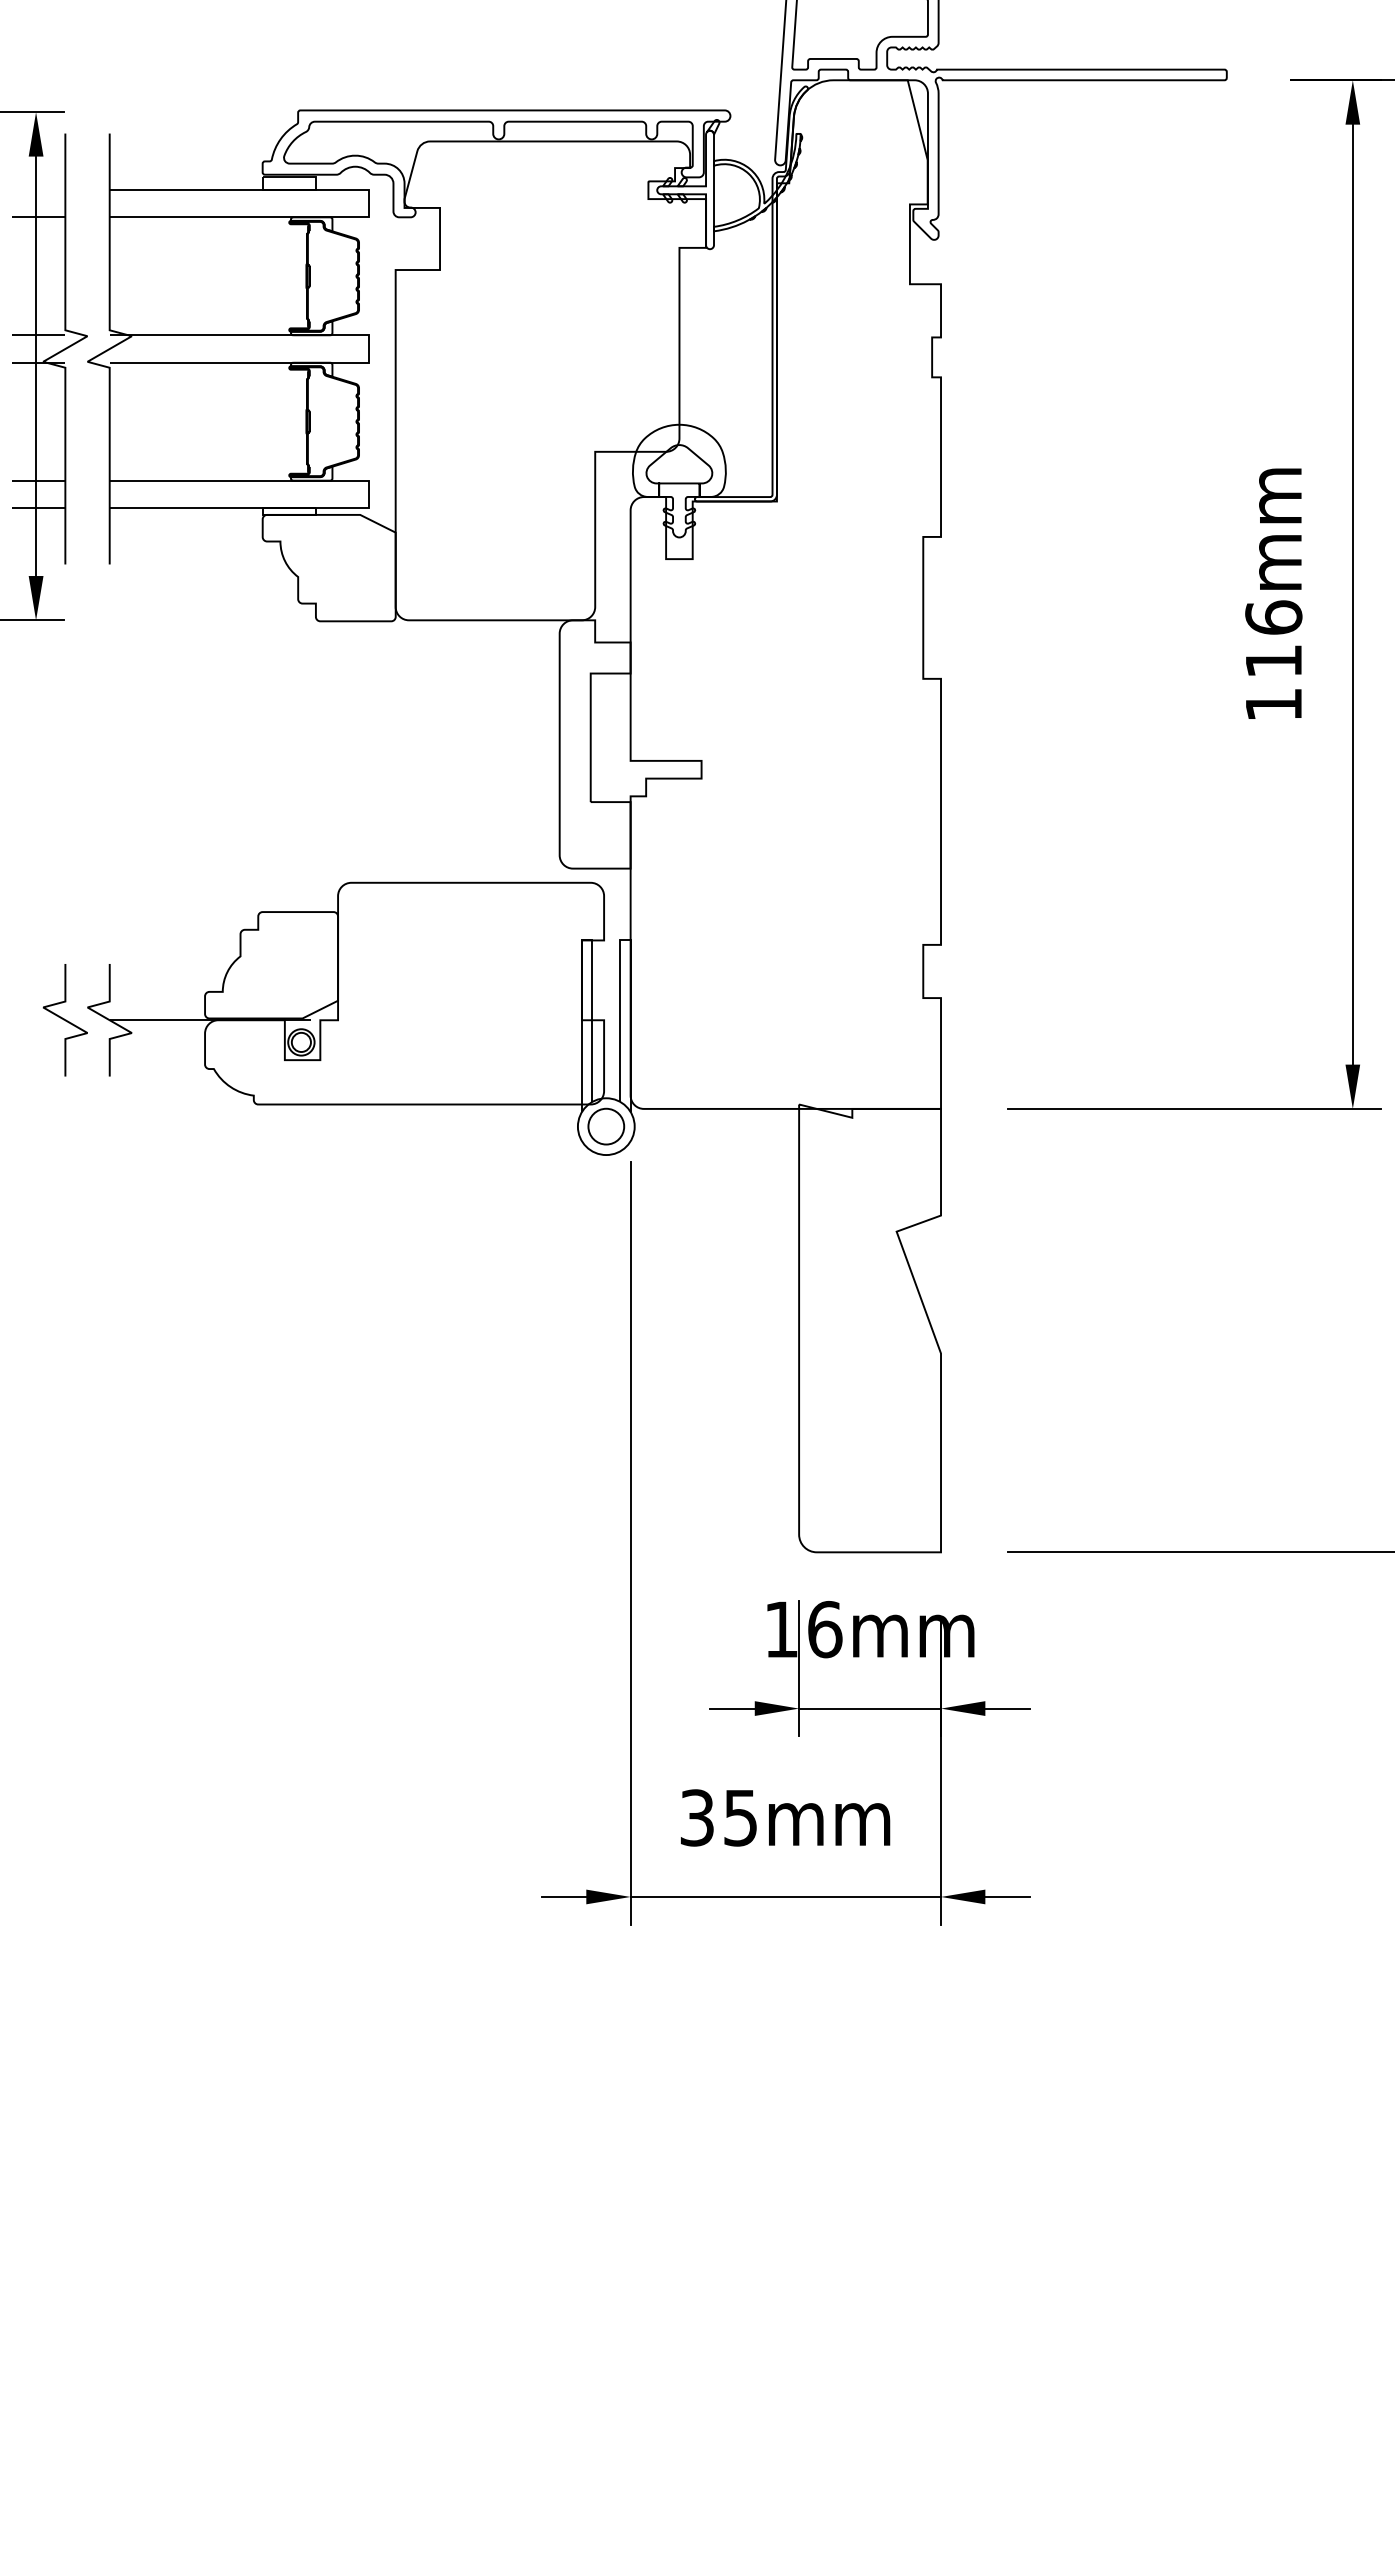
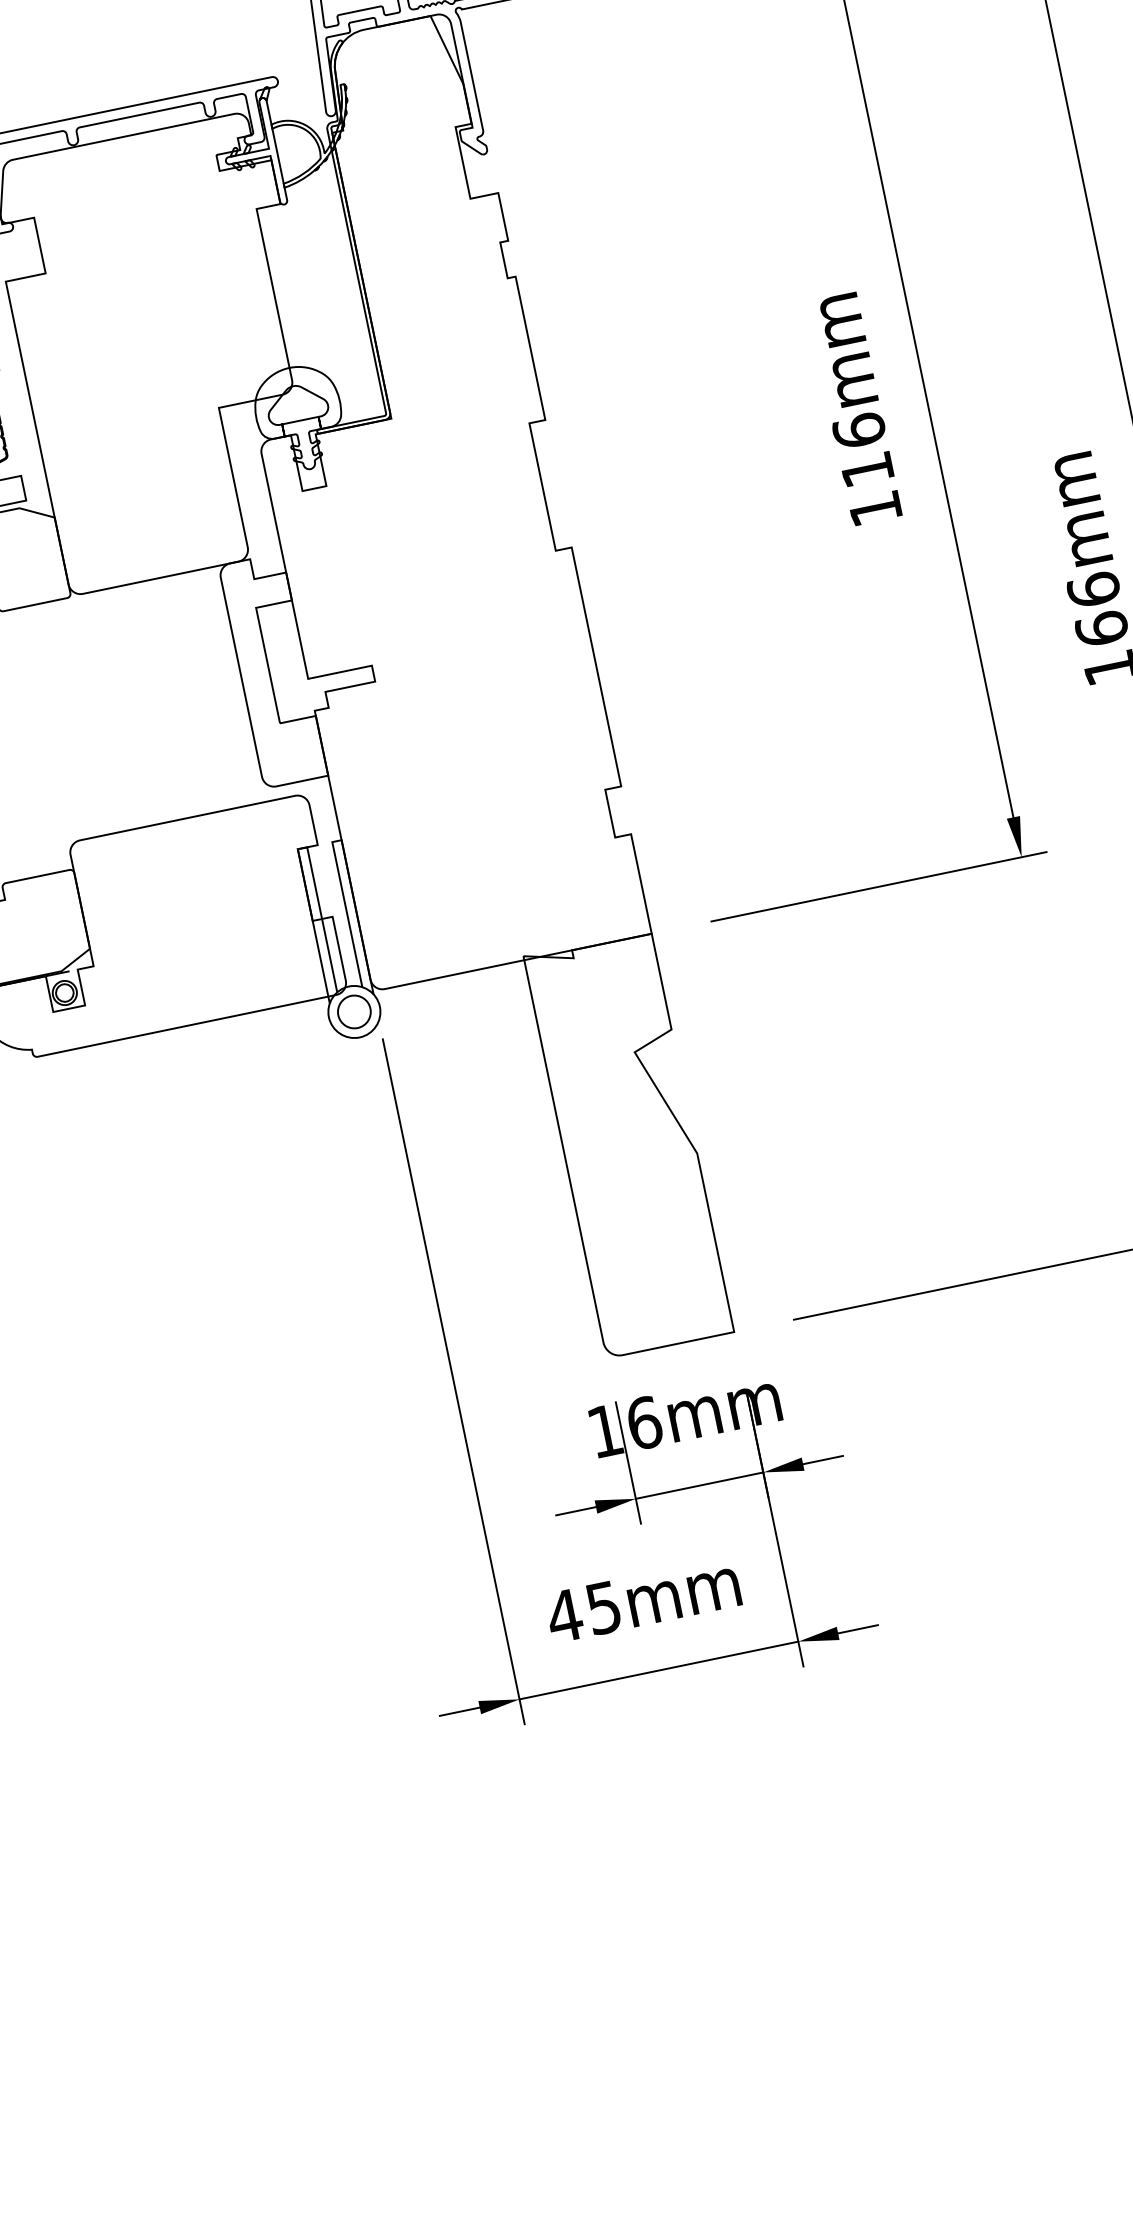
text: (697, 1817) -> (564, 1615), 35mm -> 45mm

